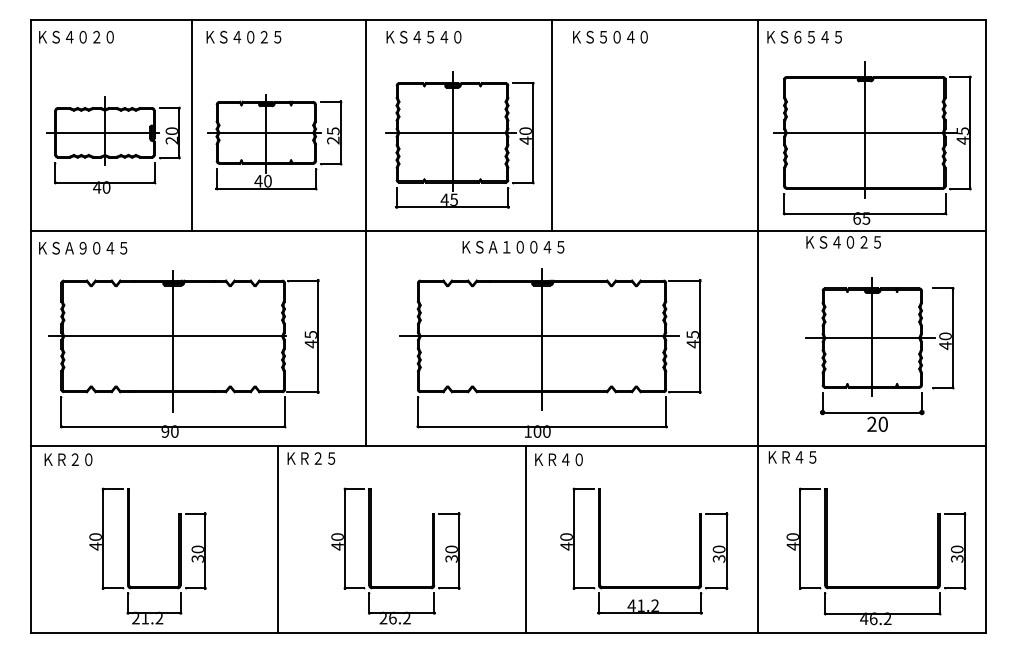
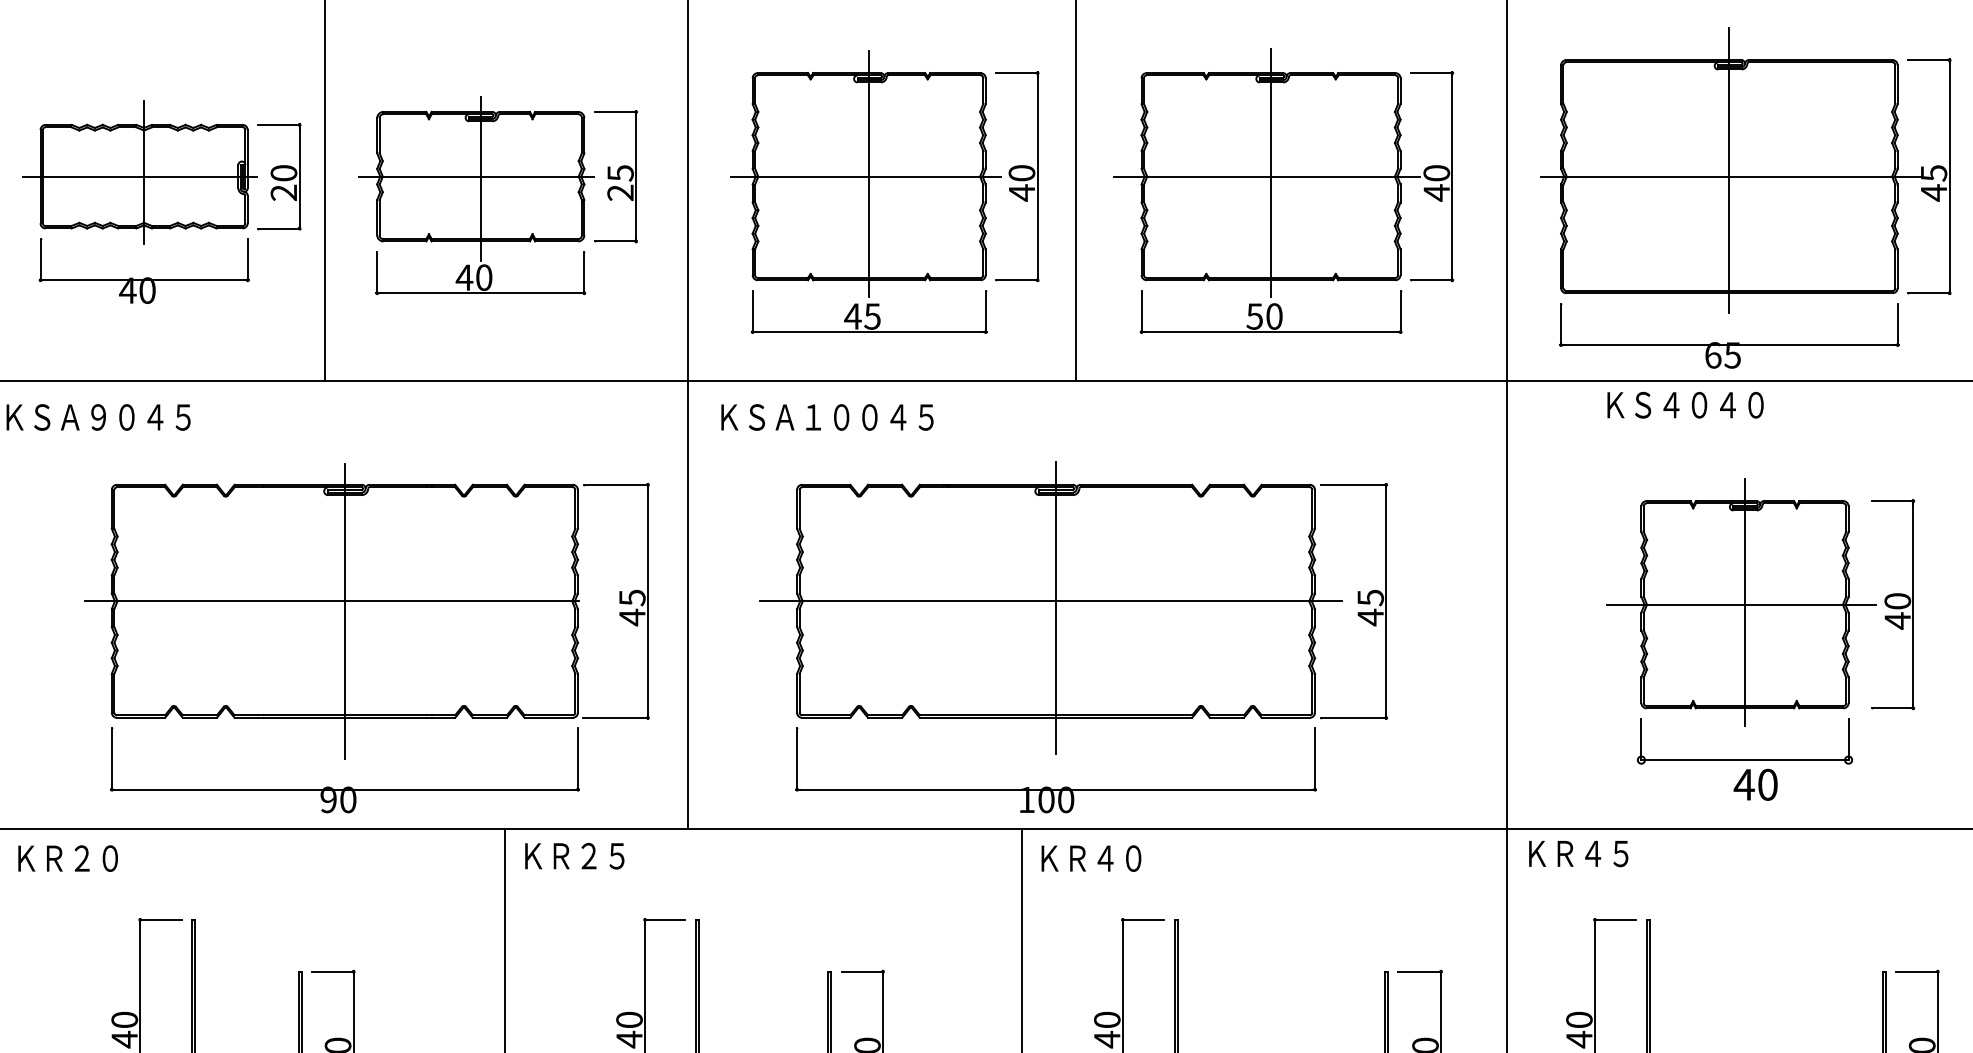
part: (651, 139) -> (1284, 190), added
text: (870, 242) -> (1741, 405), ＫＳ４０２５ -> ＫＳ４０４０
text: (513, 247) -> (827, 417), moved
part: (183, 353) -> (366, 636), moved
text: (871, 423) -> (1743, 783), 20 -> 40

